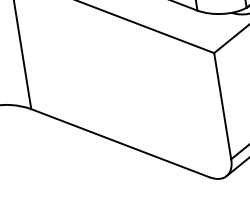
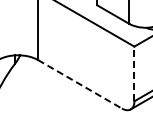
line: (222, 105) -> (134, 73), solid -> dashed
line: (121, 143) -> (80, 84), solid -> dashed

